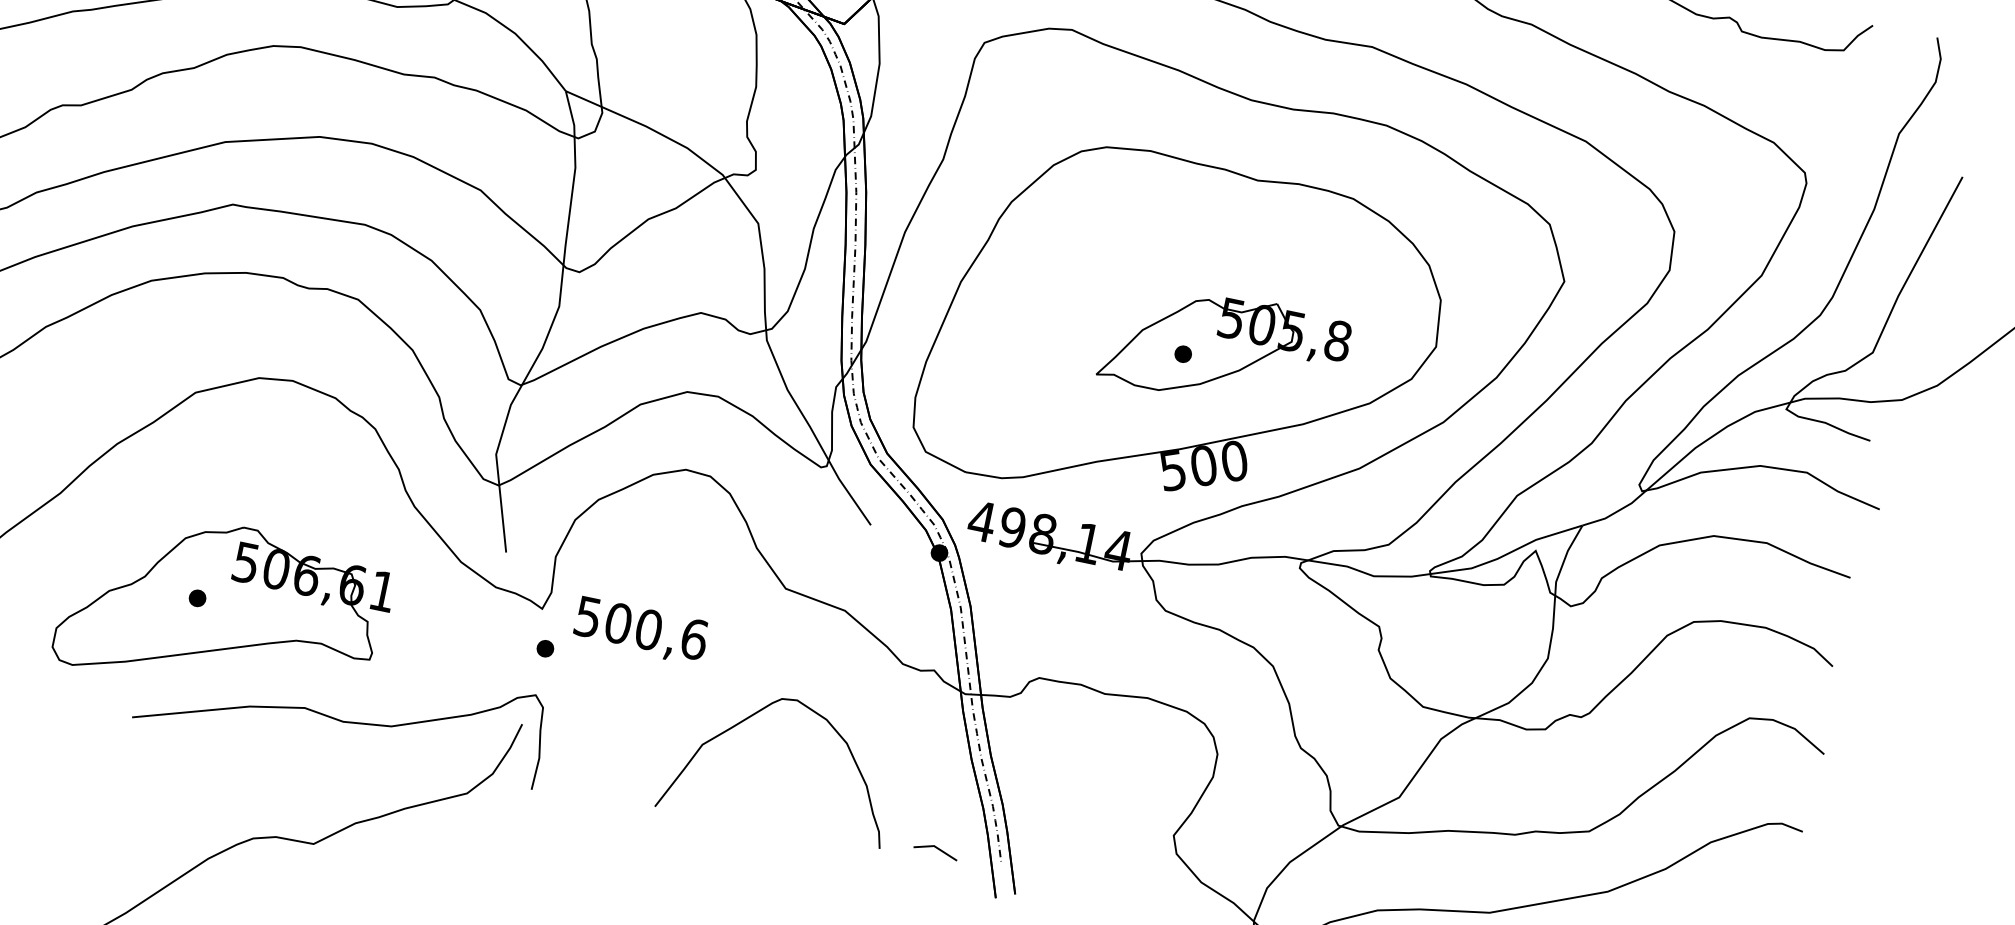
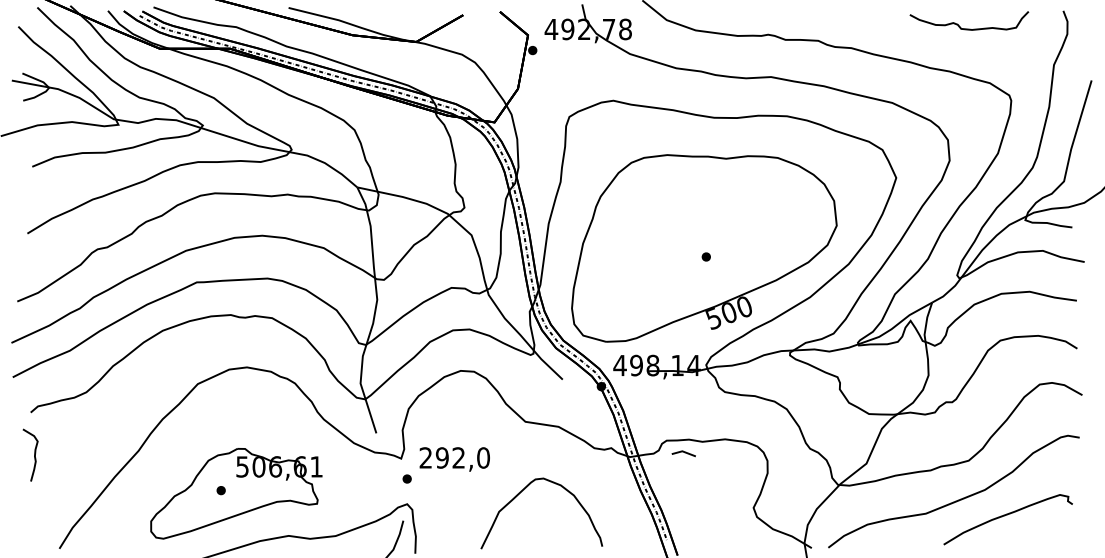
part: (1223, 348) -> (726, 249), removed
text: (641, 627) -> (454, 457), 500,6 -> 292,0
line: (935, 848) -> (683, 452), moved

